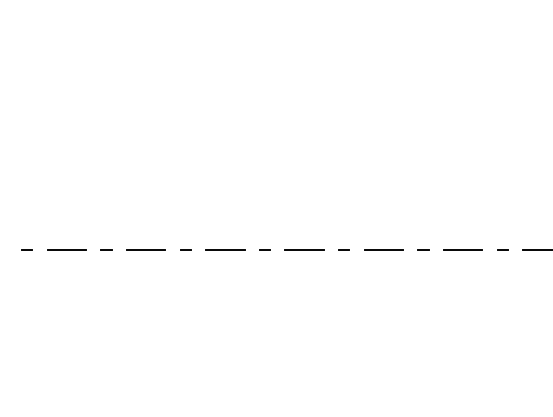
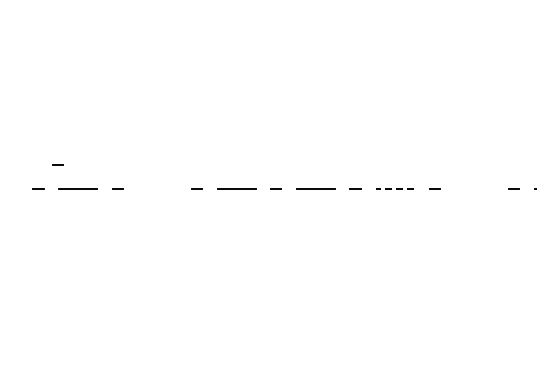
line: (46, 225) -> (57, 164), added
line: (145, 249) -> (156, 188), removed
line: (383, 249) -> (394, 188), solid -> dashed
line: (462, 249) -> (473, 188), removed

